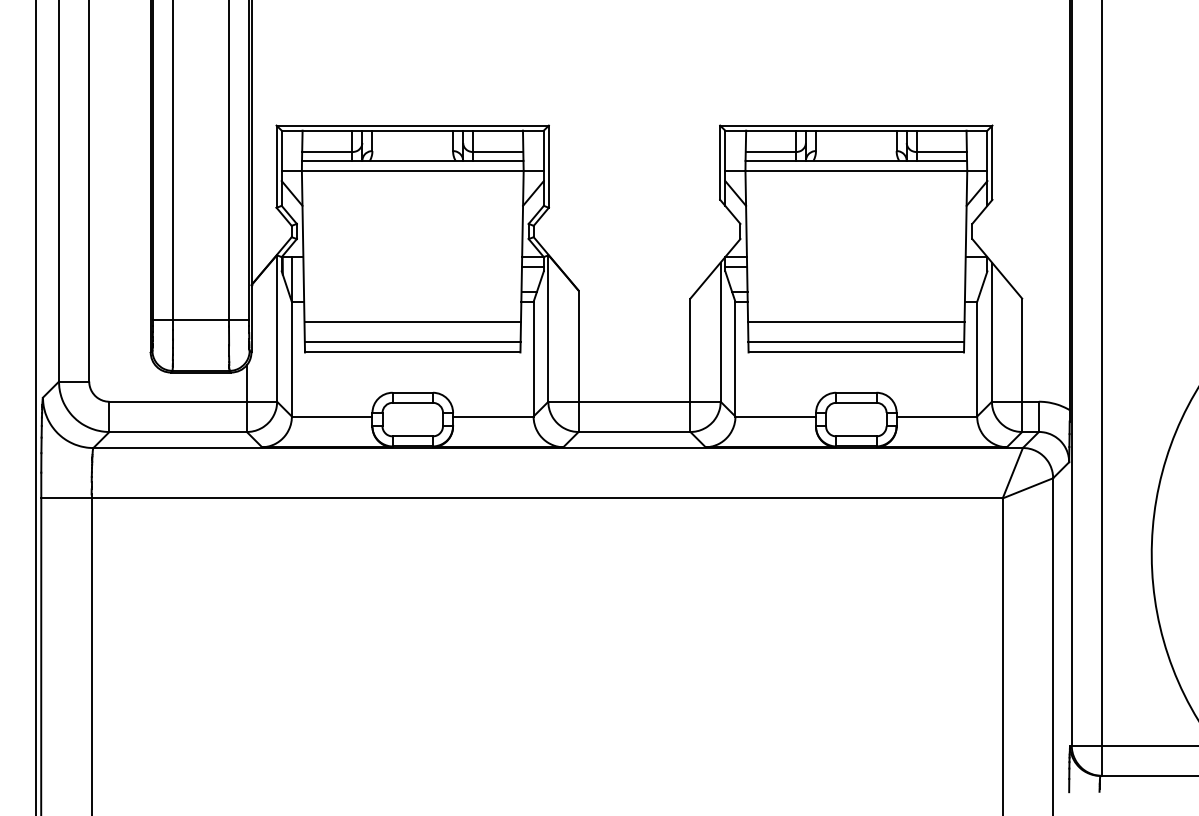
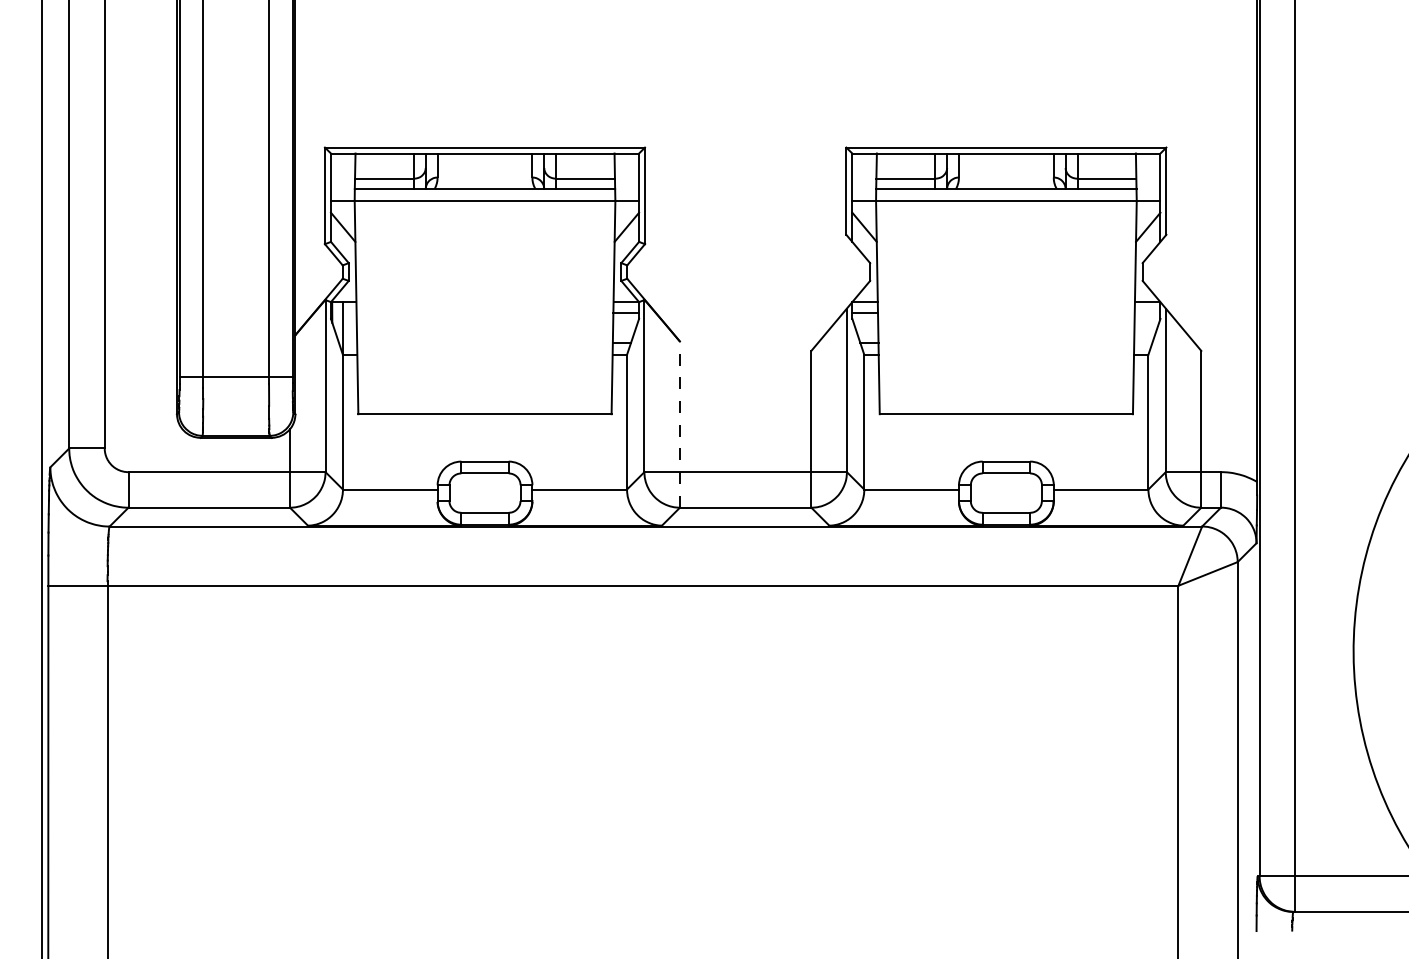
line: (412, 322) -> (484, 379), removed
line: (856, 322) -> (1006, 379), removed
line: (412, 342) -> (484, 402), removed
line: (856, 342) -> (1006, 402), removed
line: (578, 361) -> (679, 424), solid -> dashed

